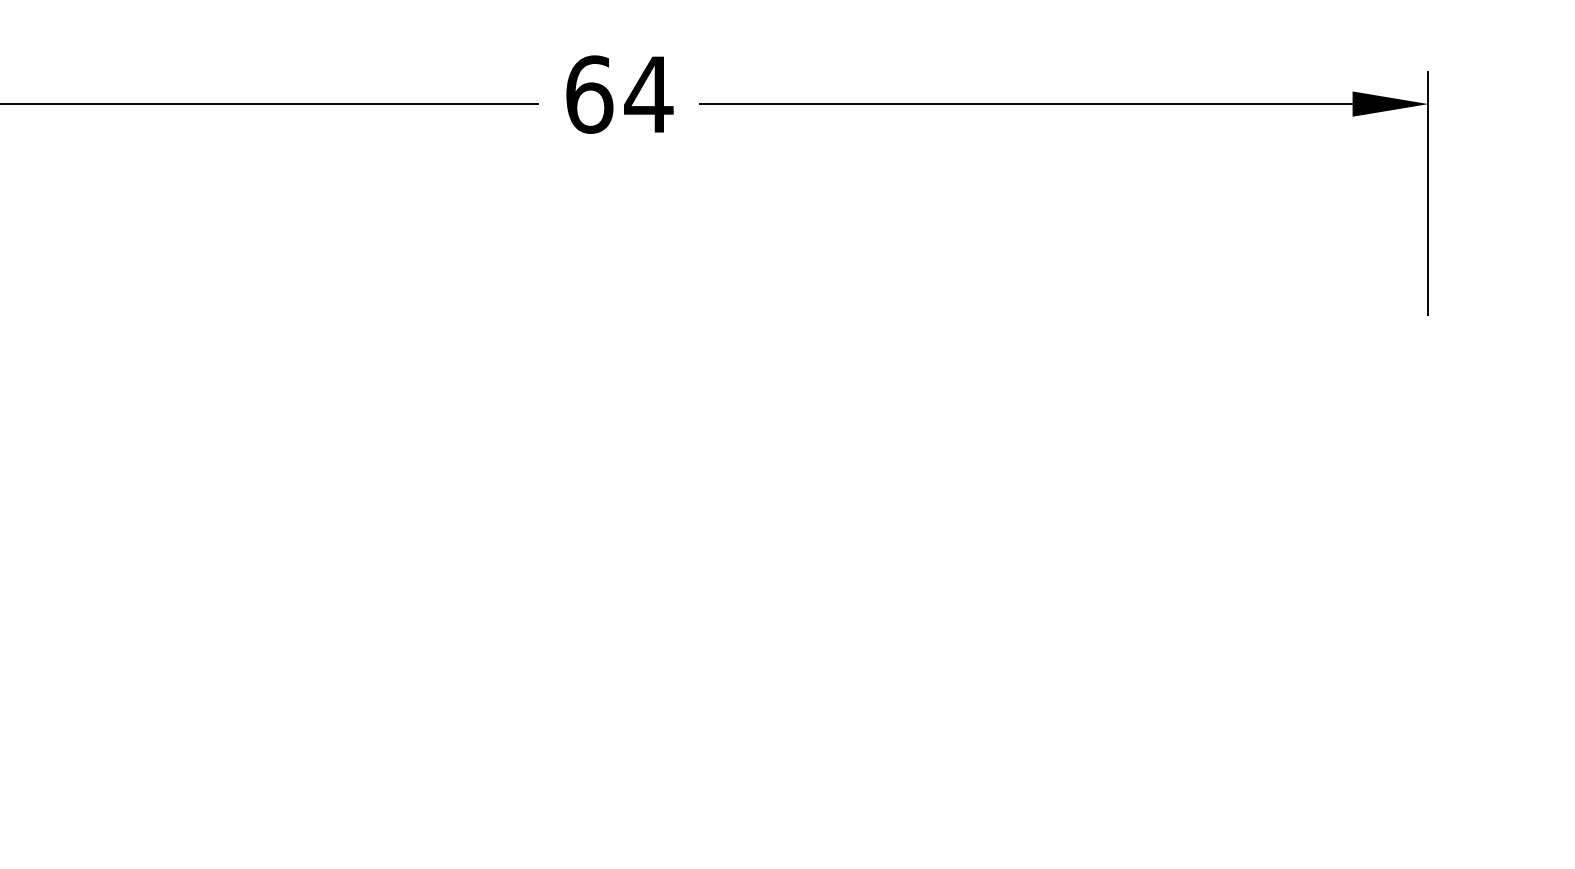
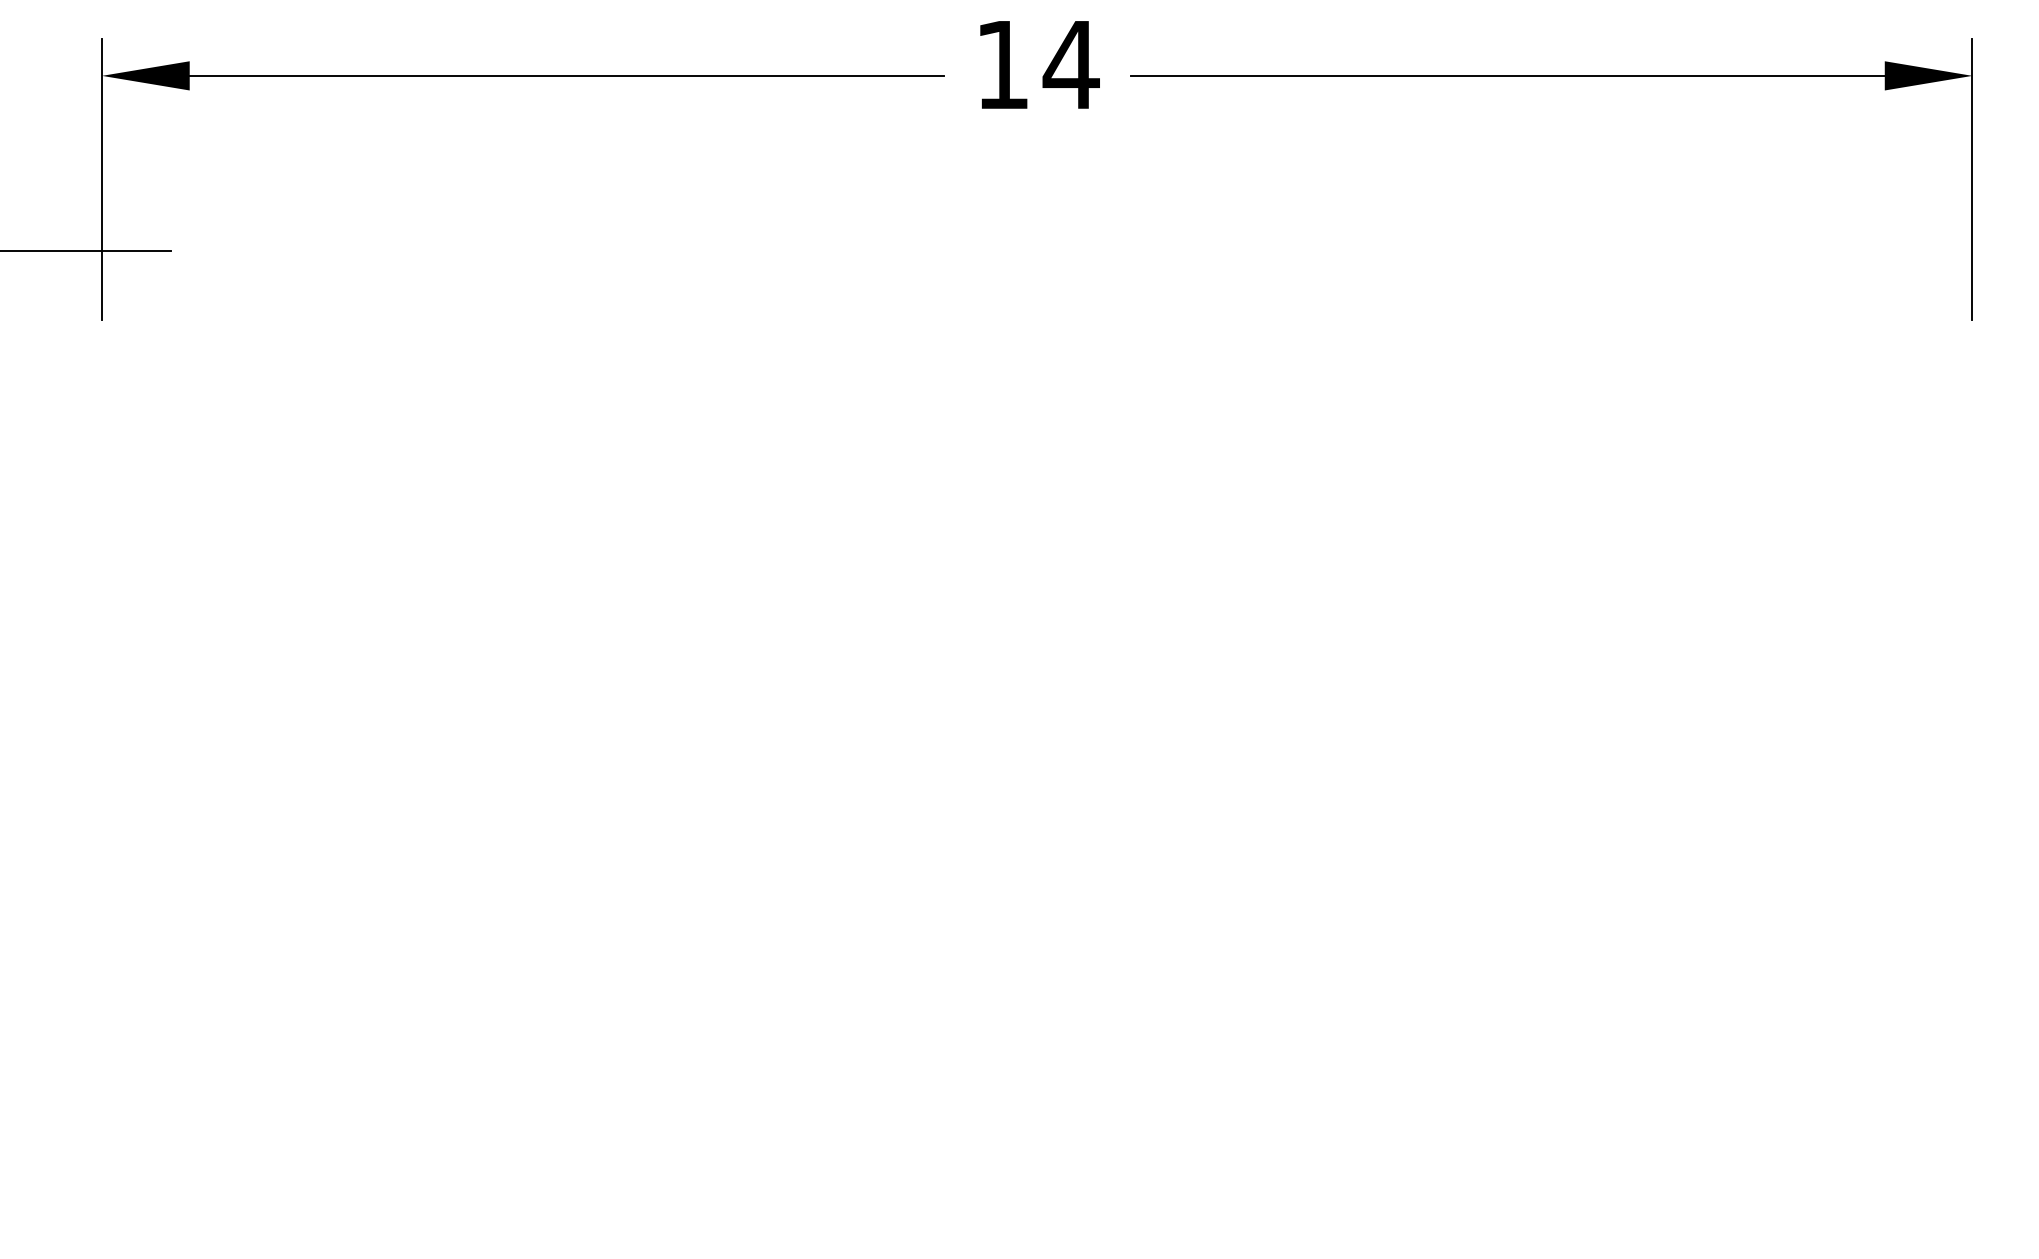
text: (590, 94) -> (1003, 64), 64 -> 14

